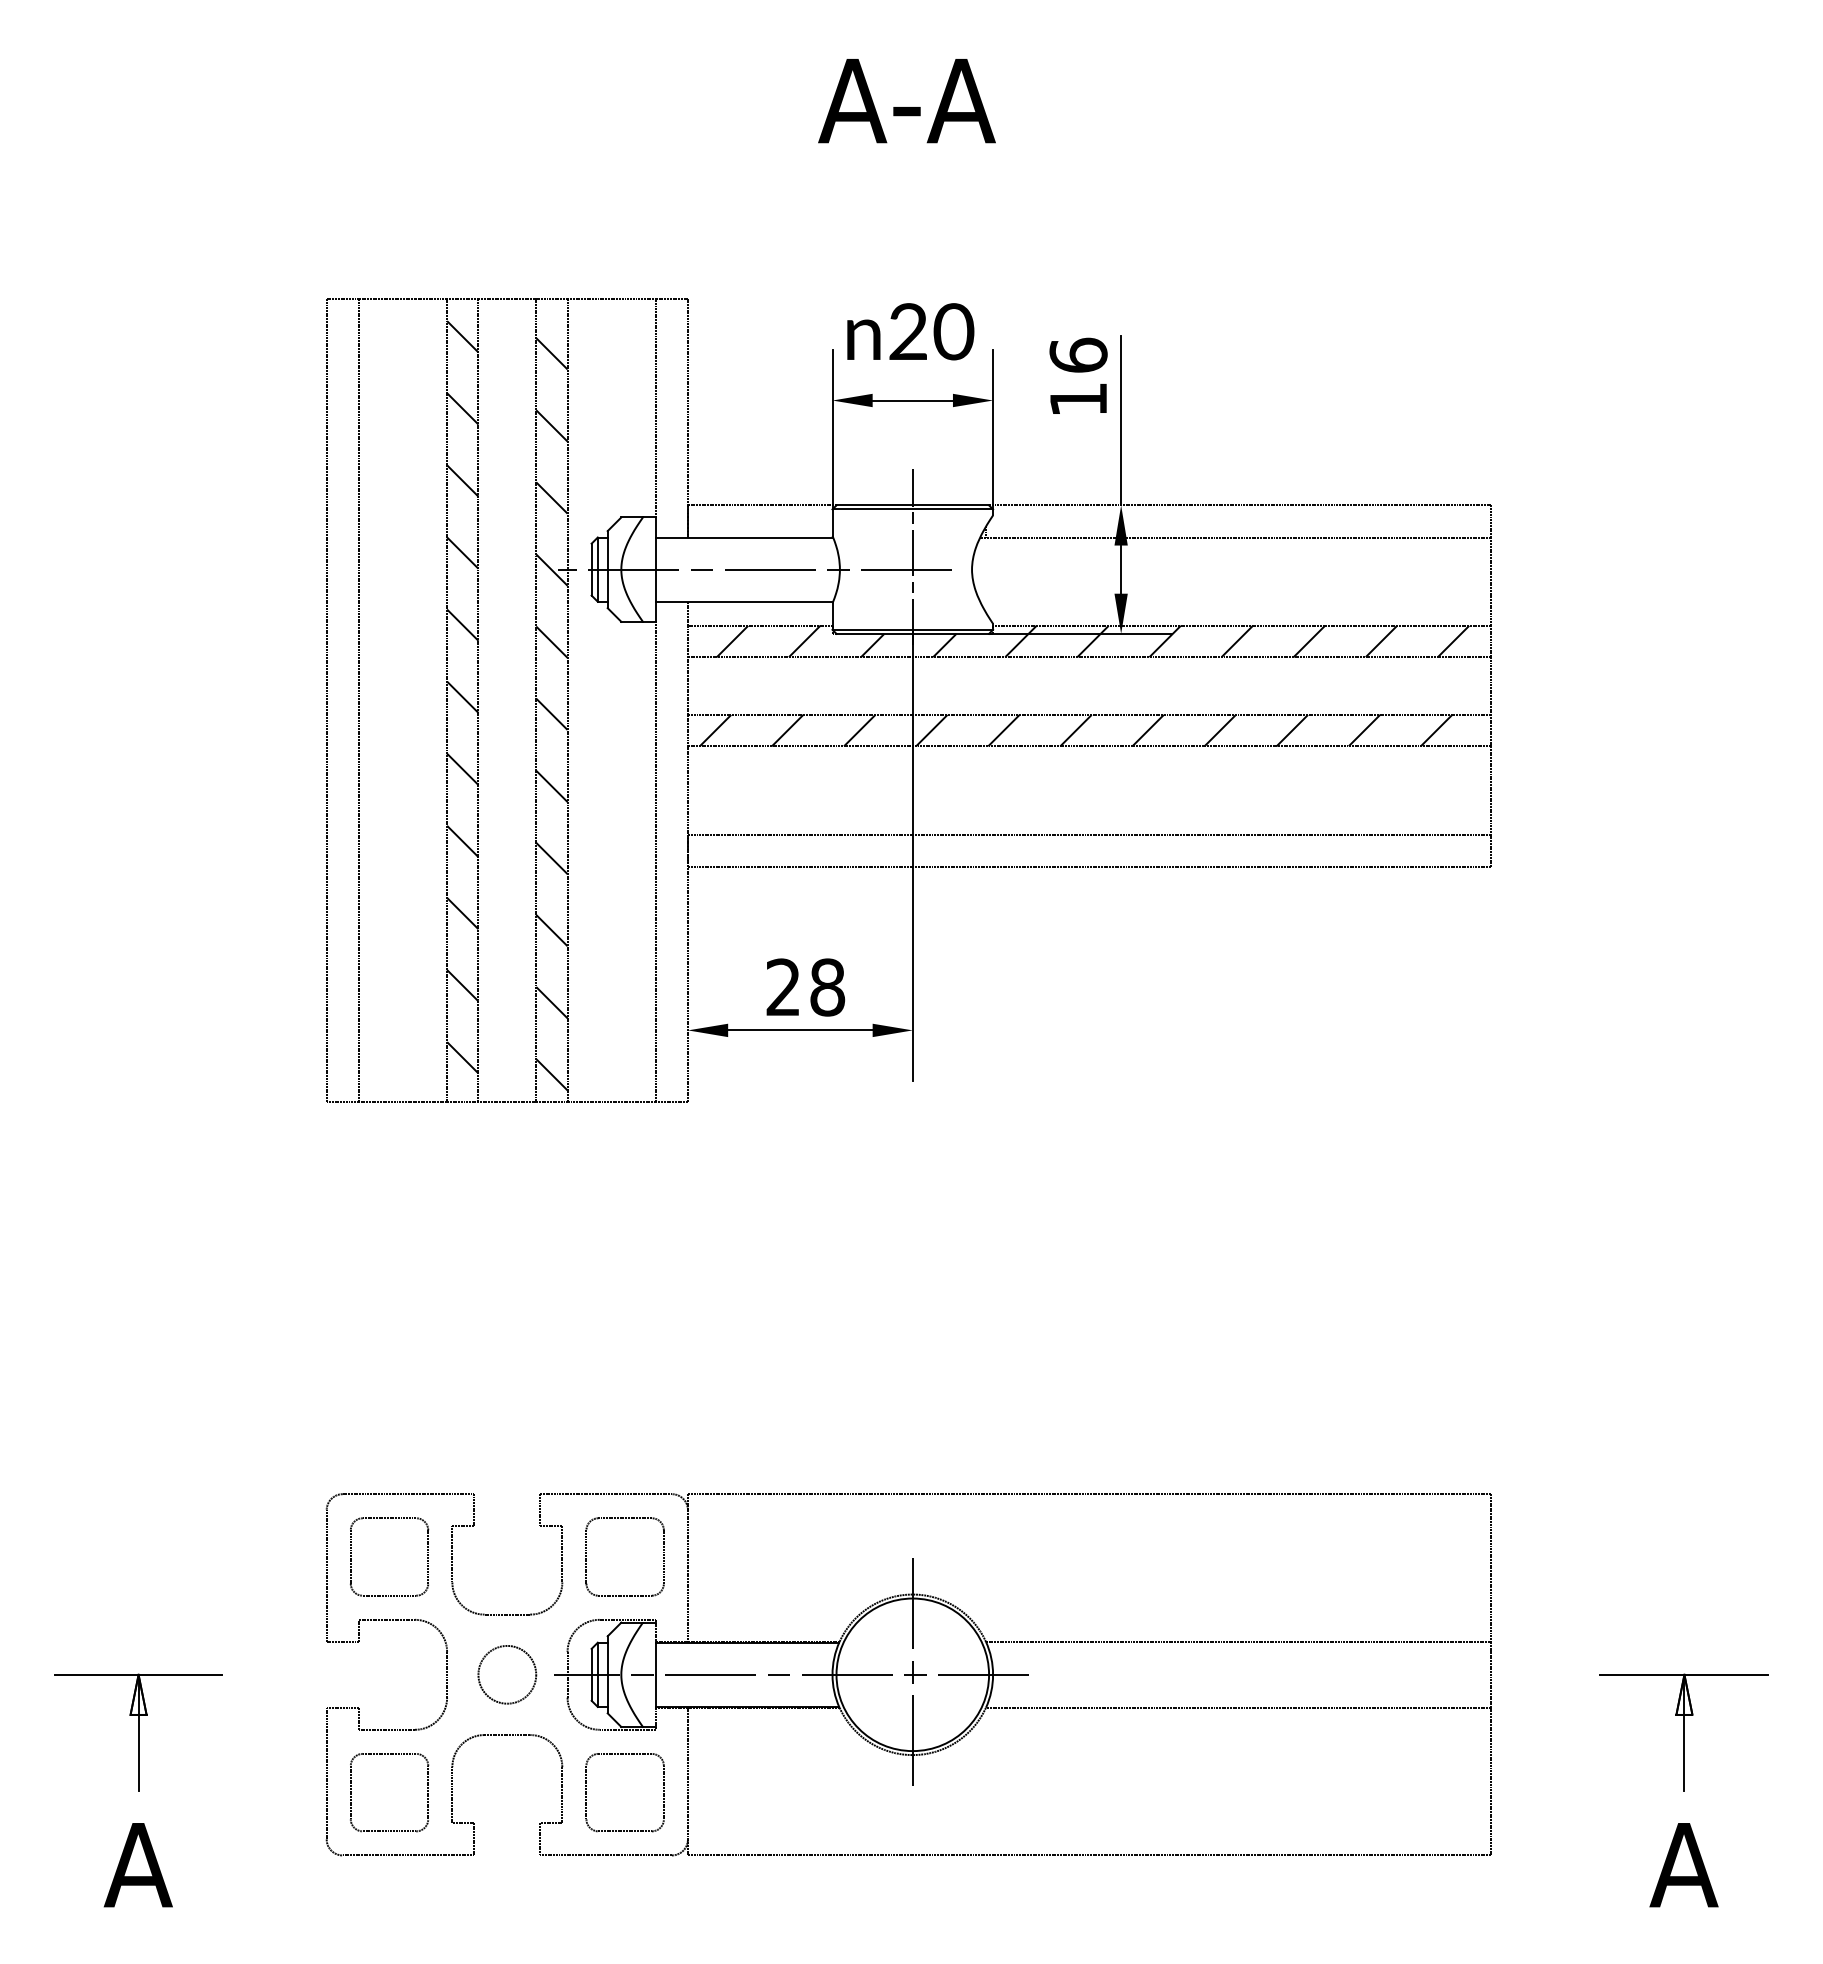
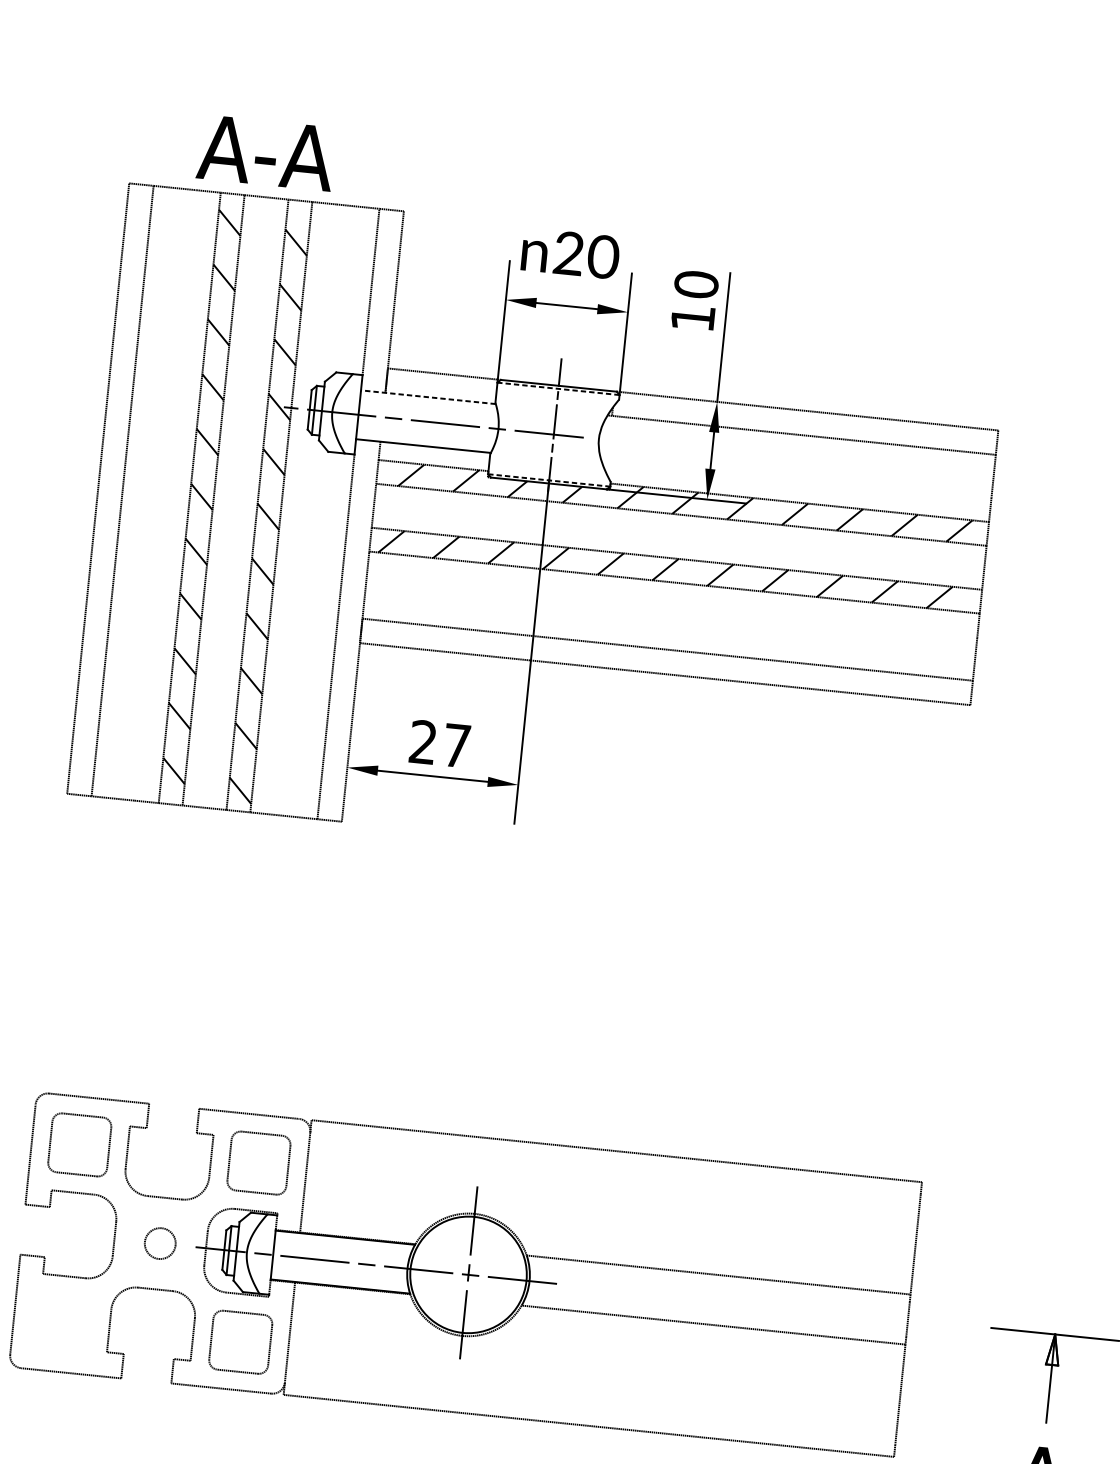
text: (906, 101) -> (265, 153), moved
text: (1078, 354) -> (696, 283), 16 -> 10
line: (912, 509) -> (558, 388), solid -> dashed
line: (744, 537) -> (428, 397), solid -> dashed
line: (913, 629) -> (549, 480), solid -> dashed
text: (827, 987) -> (456, 745), 28 -> 27
circle: (507, 1674) -> (160, 1243), size x0.7
part: (351, 1792) -> (32, 1321), removed

